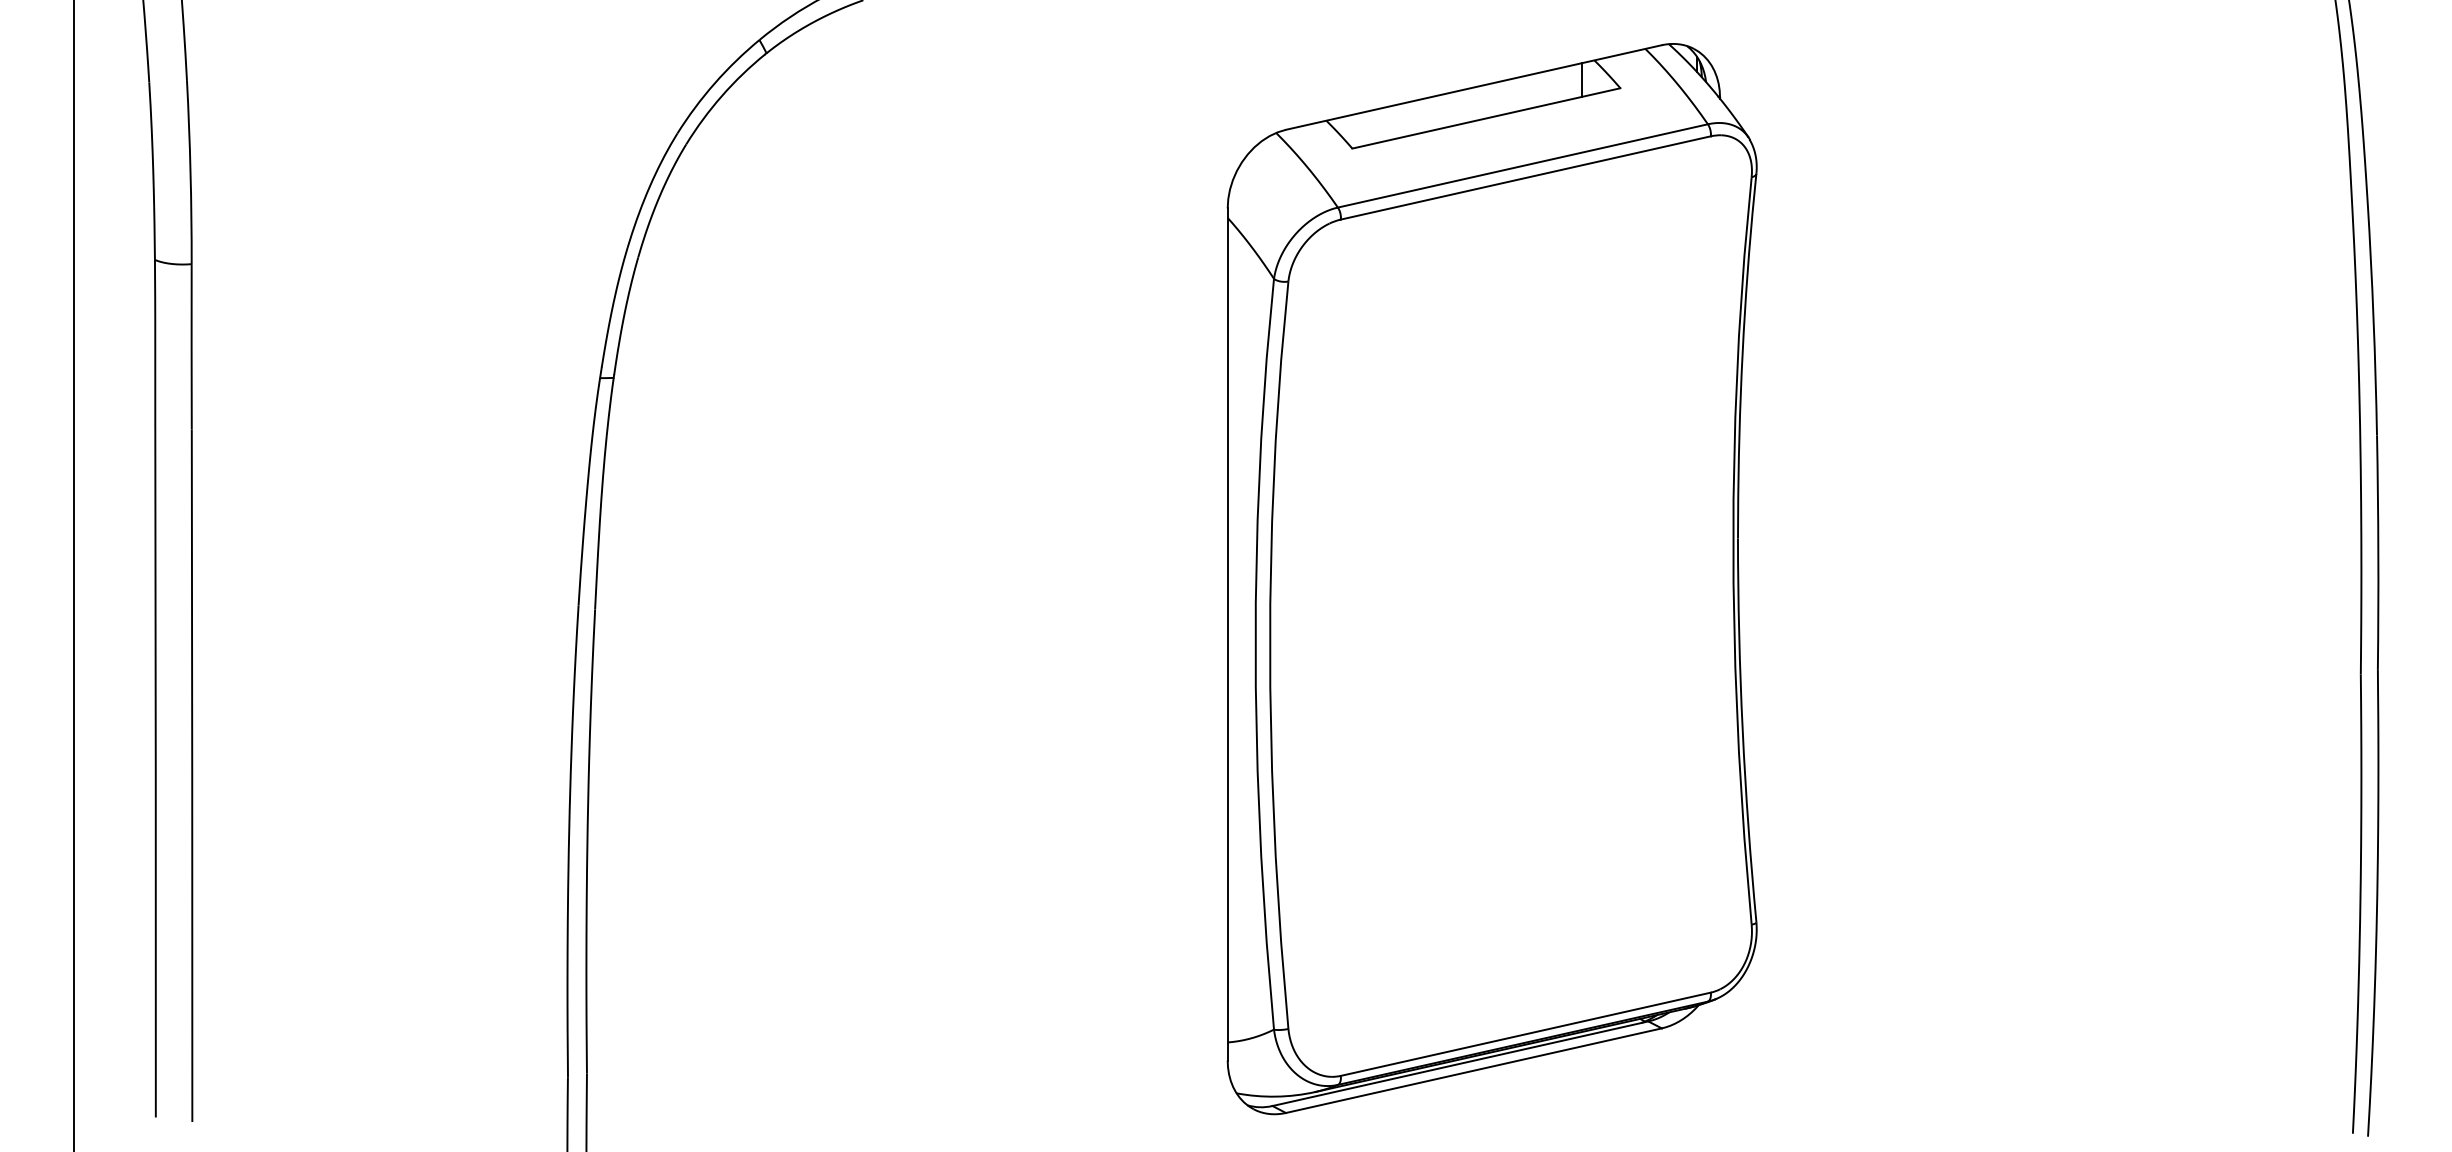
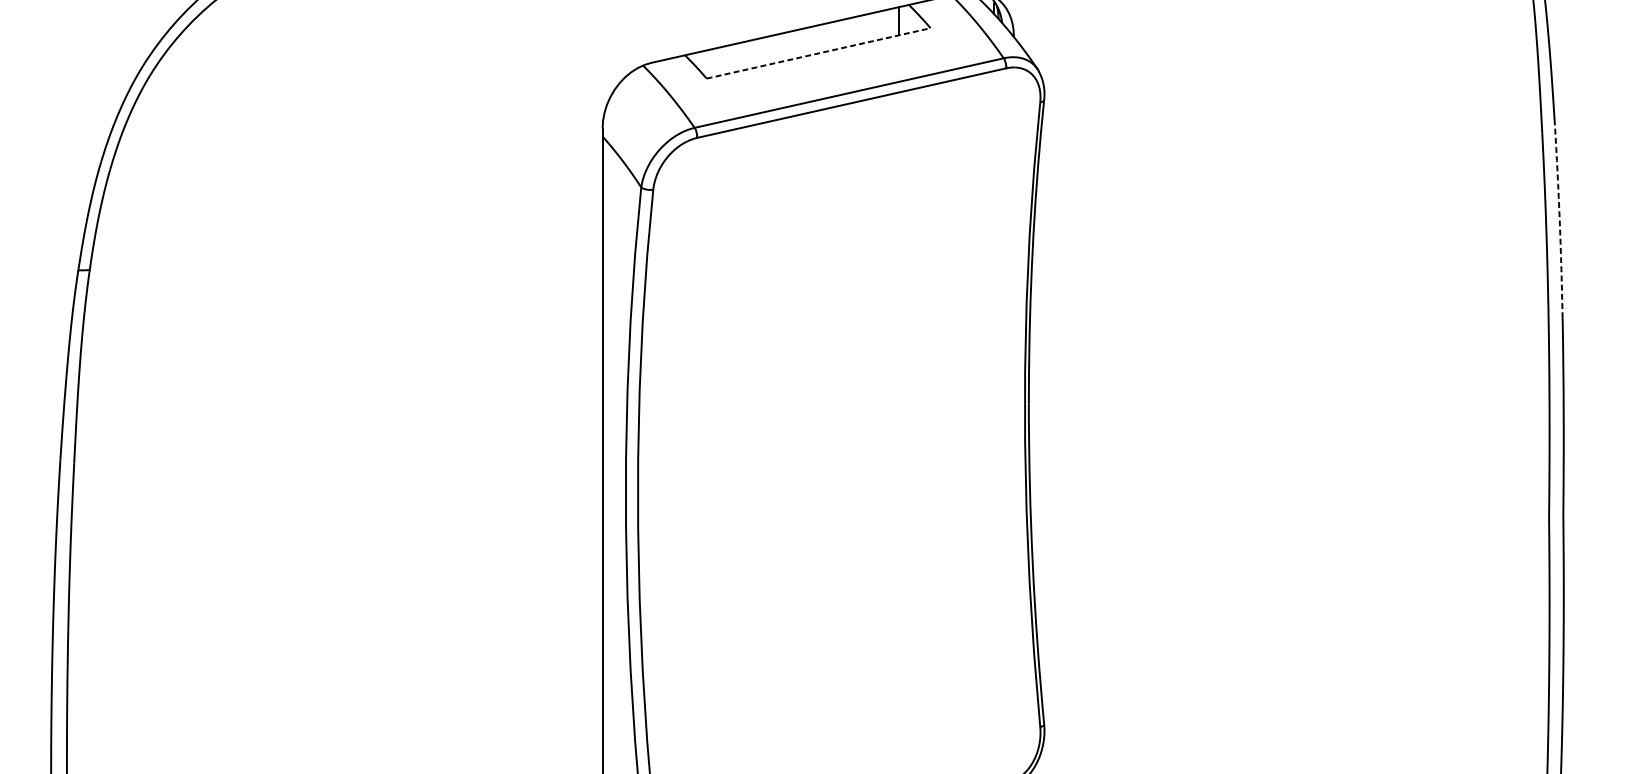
line: (1486, 118) -> (818, 53), solid -> dashed
arc: (2373, 319) -> (1559, 221), solid -> dashed

